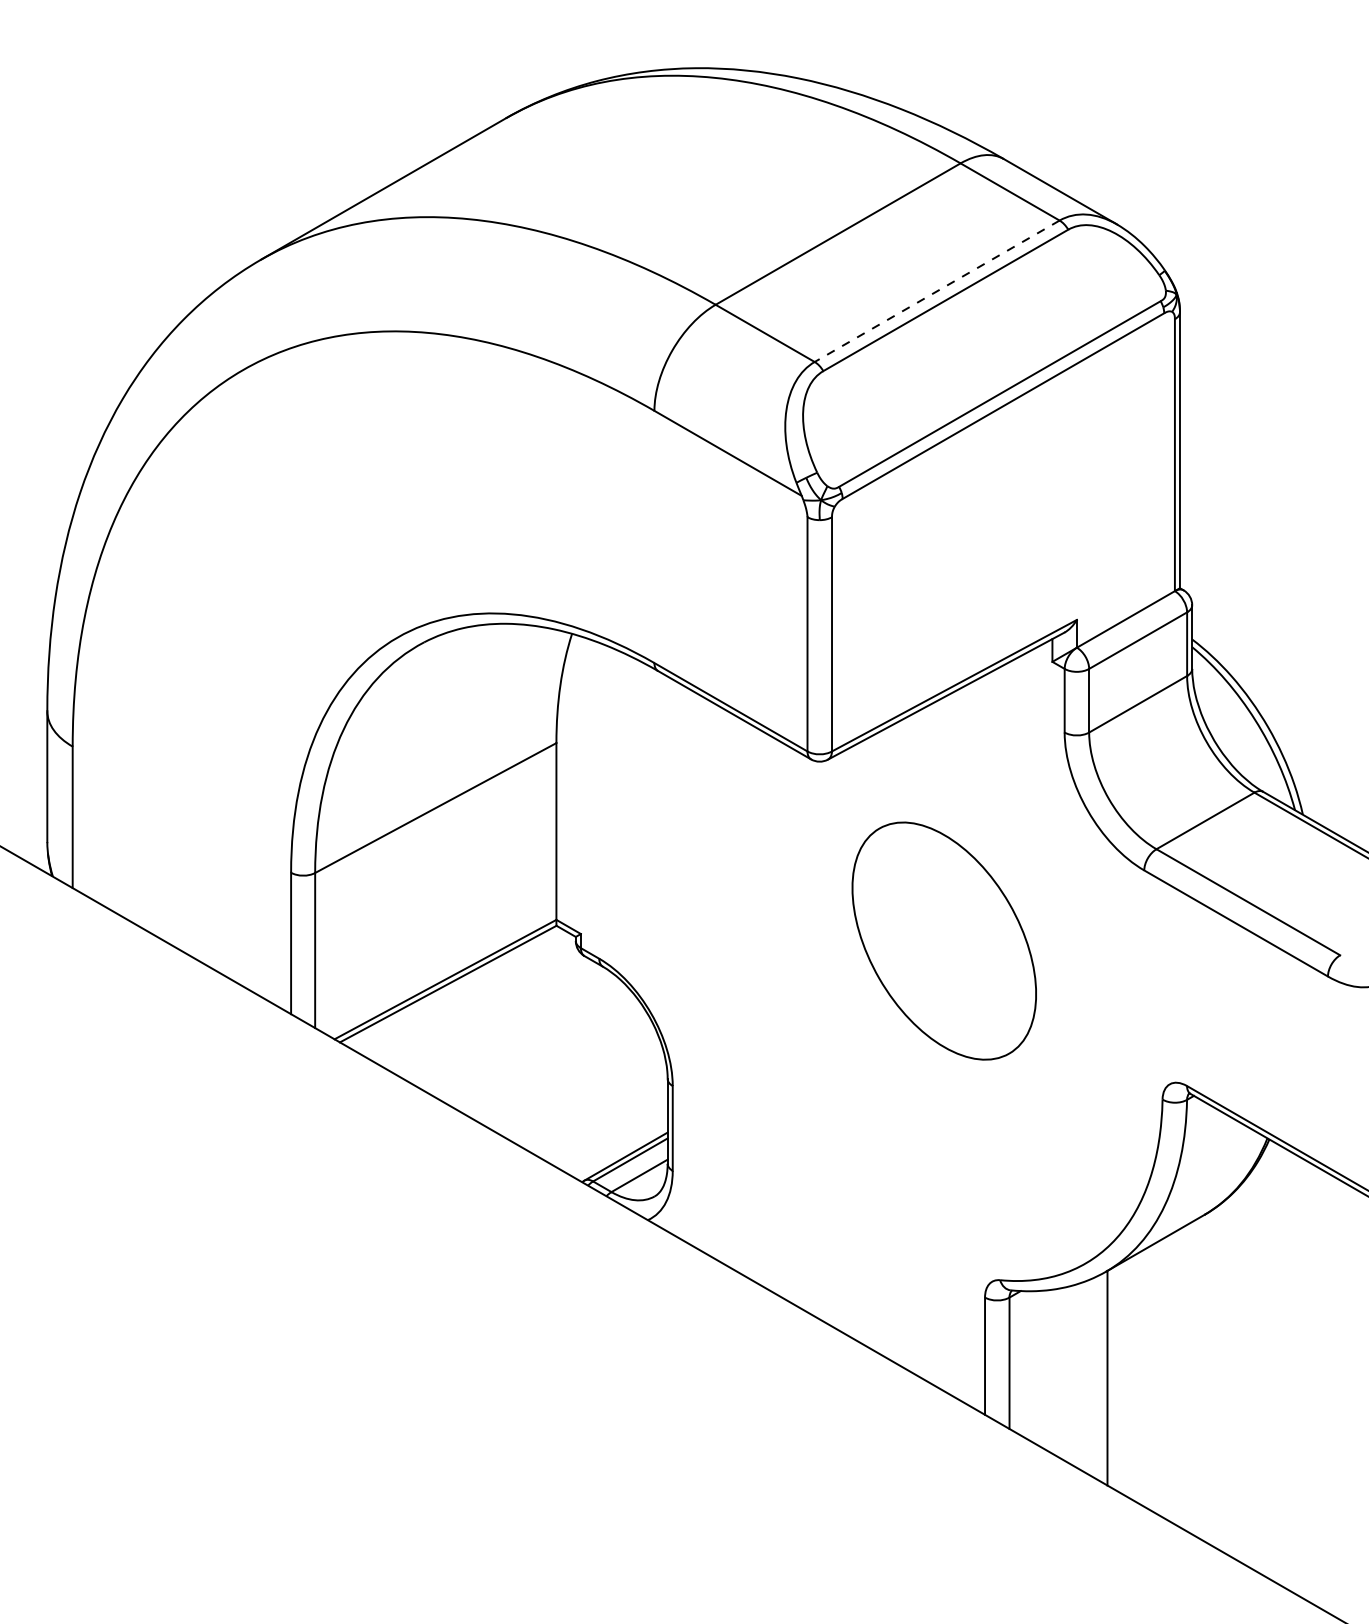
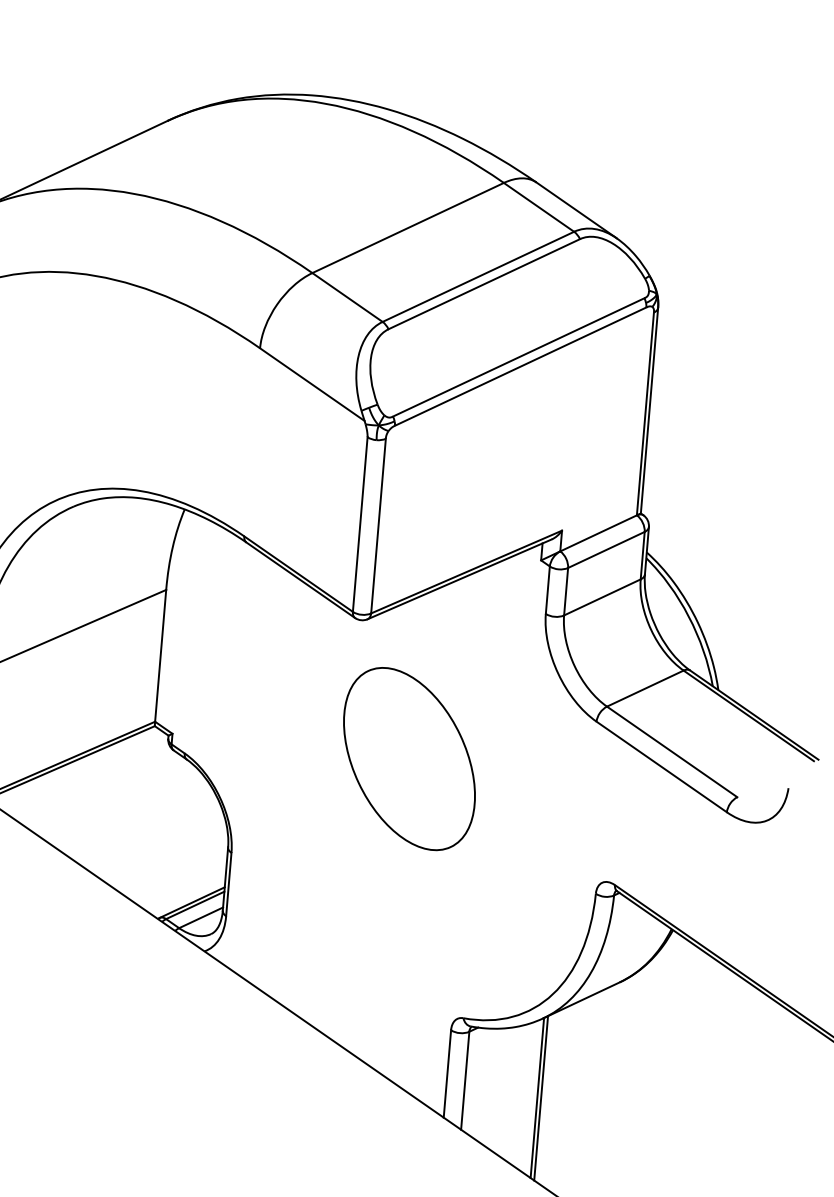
line: (936, 291) -> (477, 276), dashed -> solid
part: (943, 940) -> (408, 758), moved
line: (1112, 1377) -> (541, 1097), added

